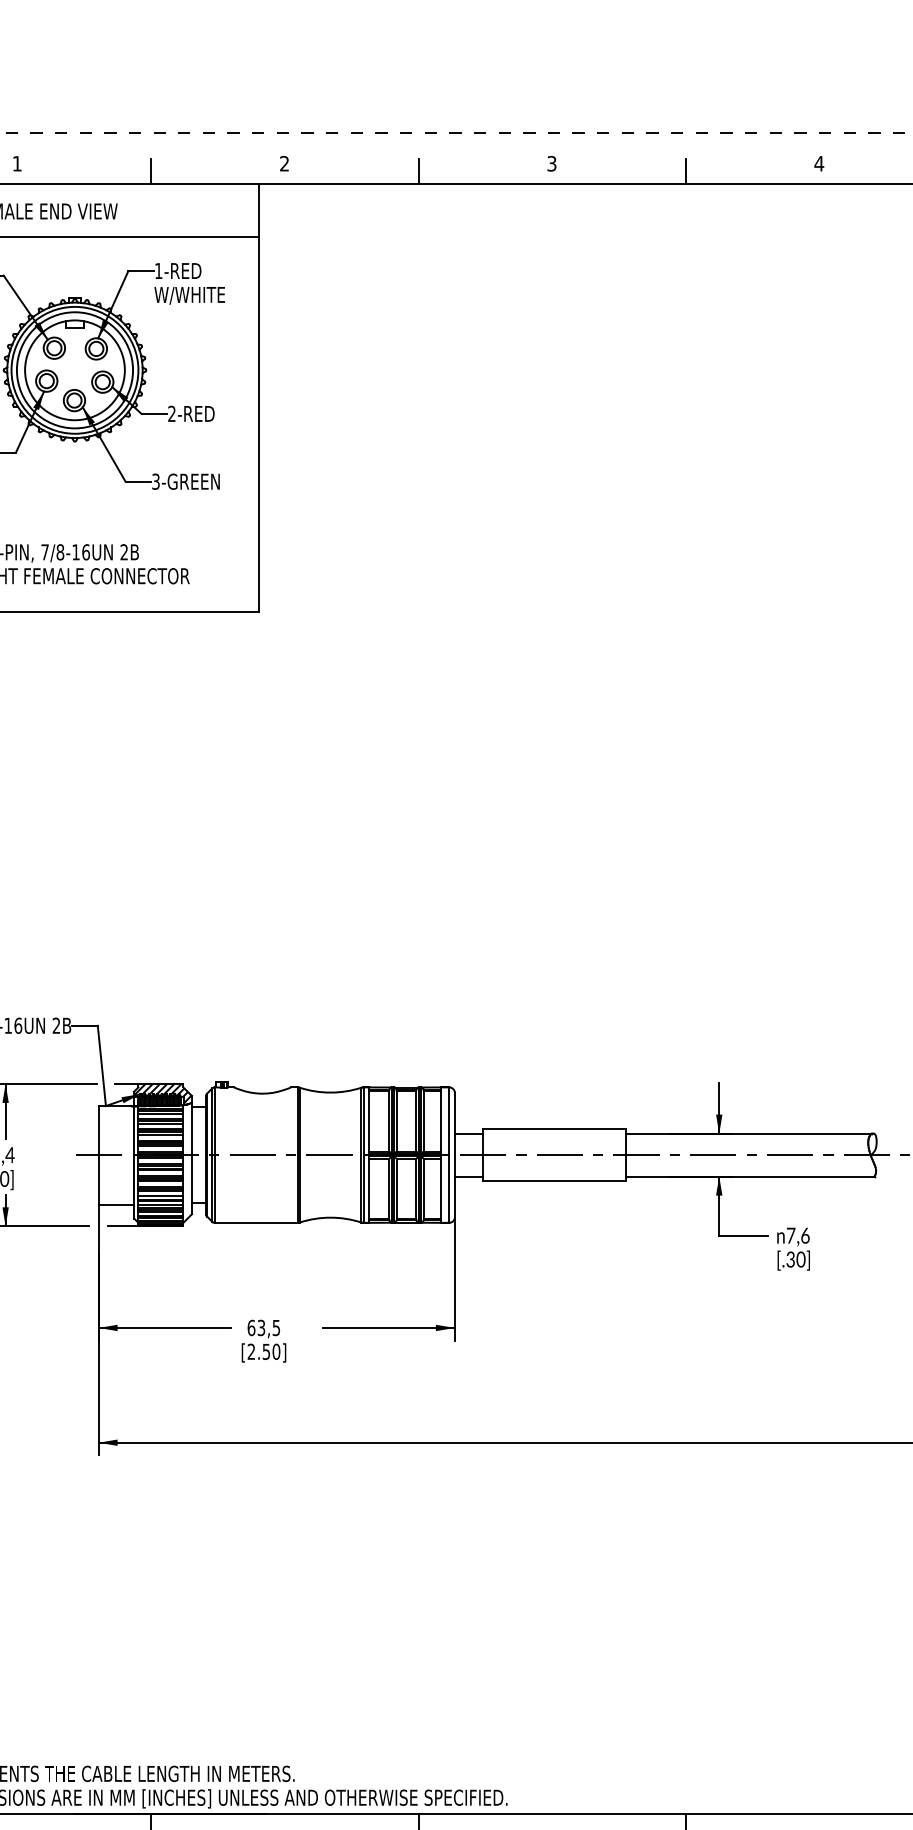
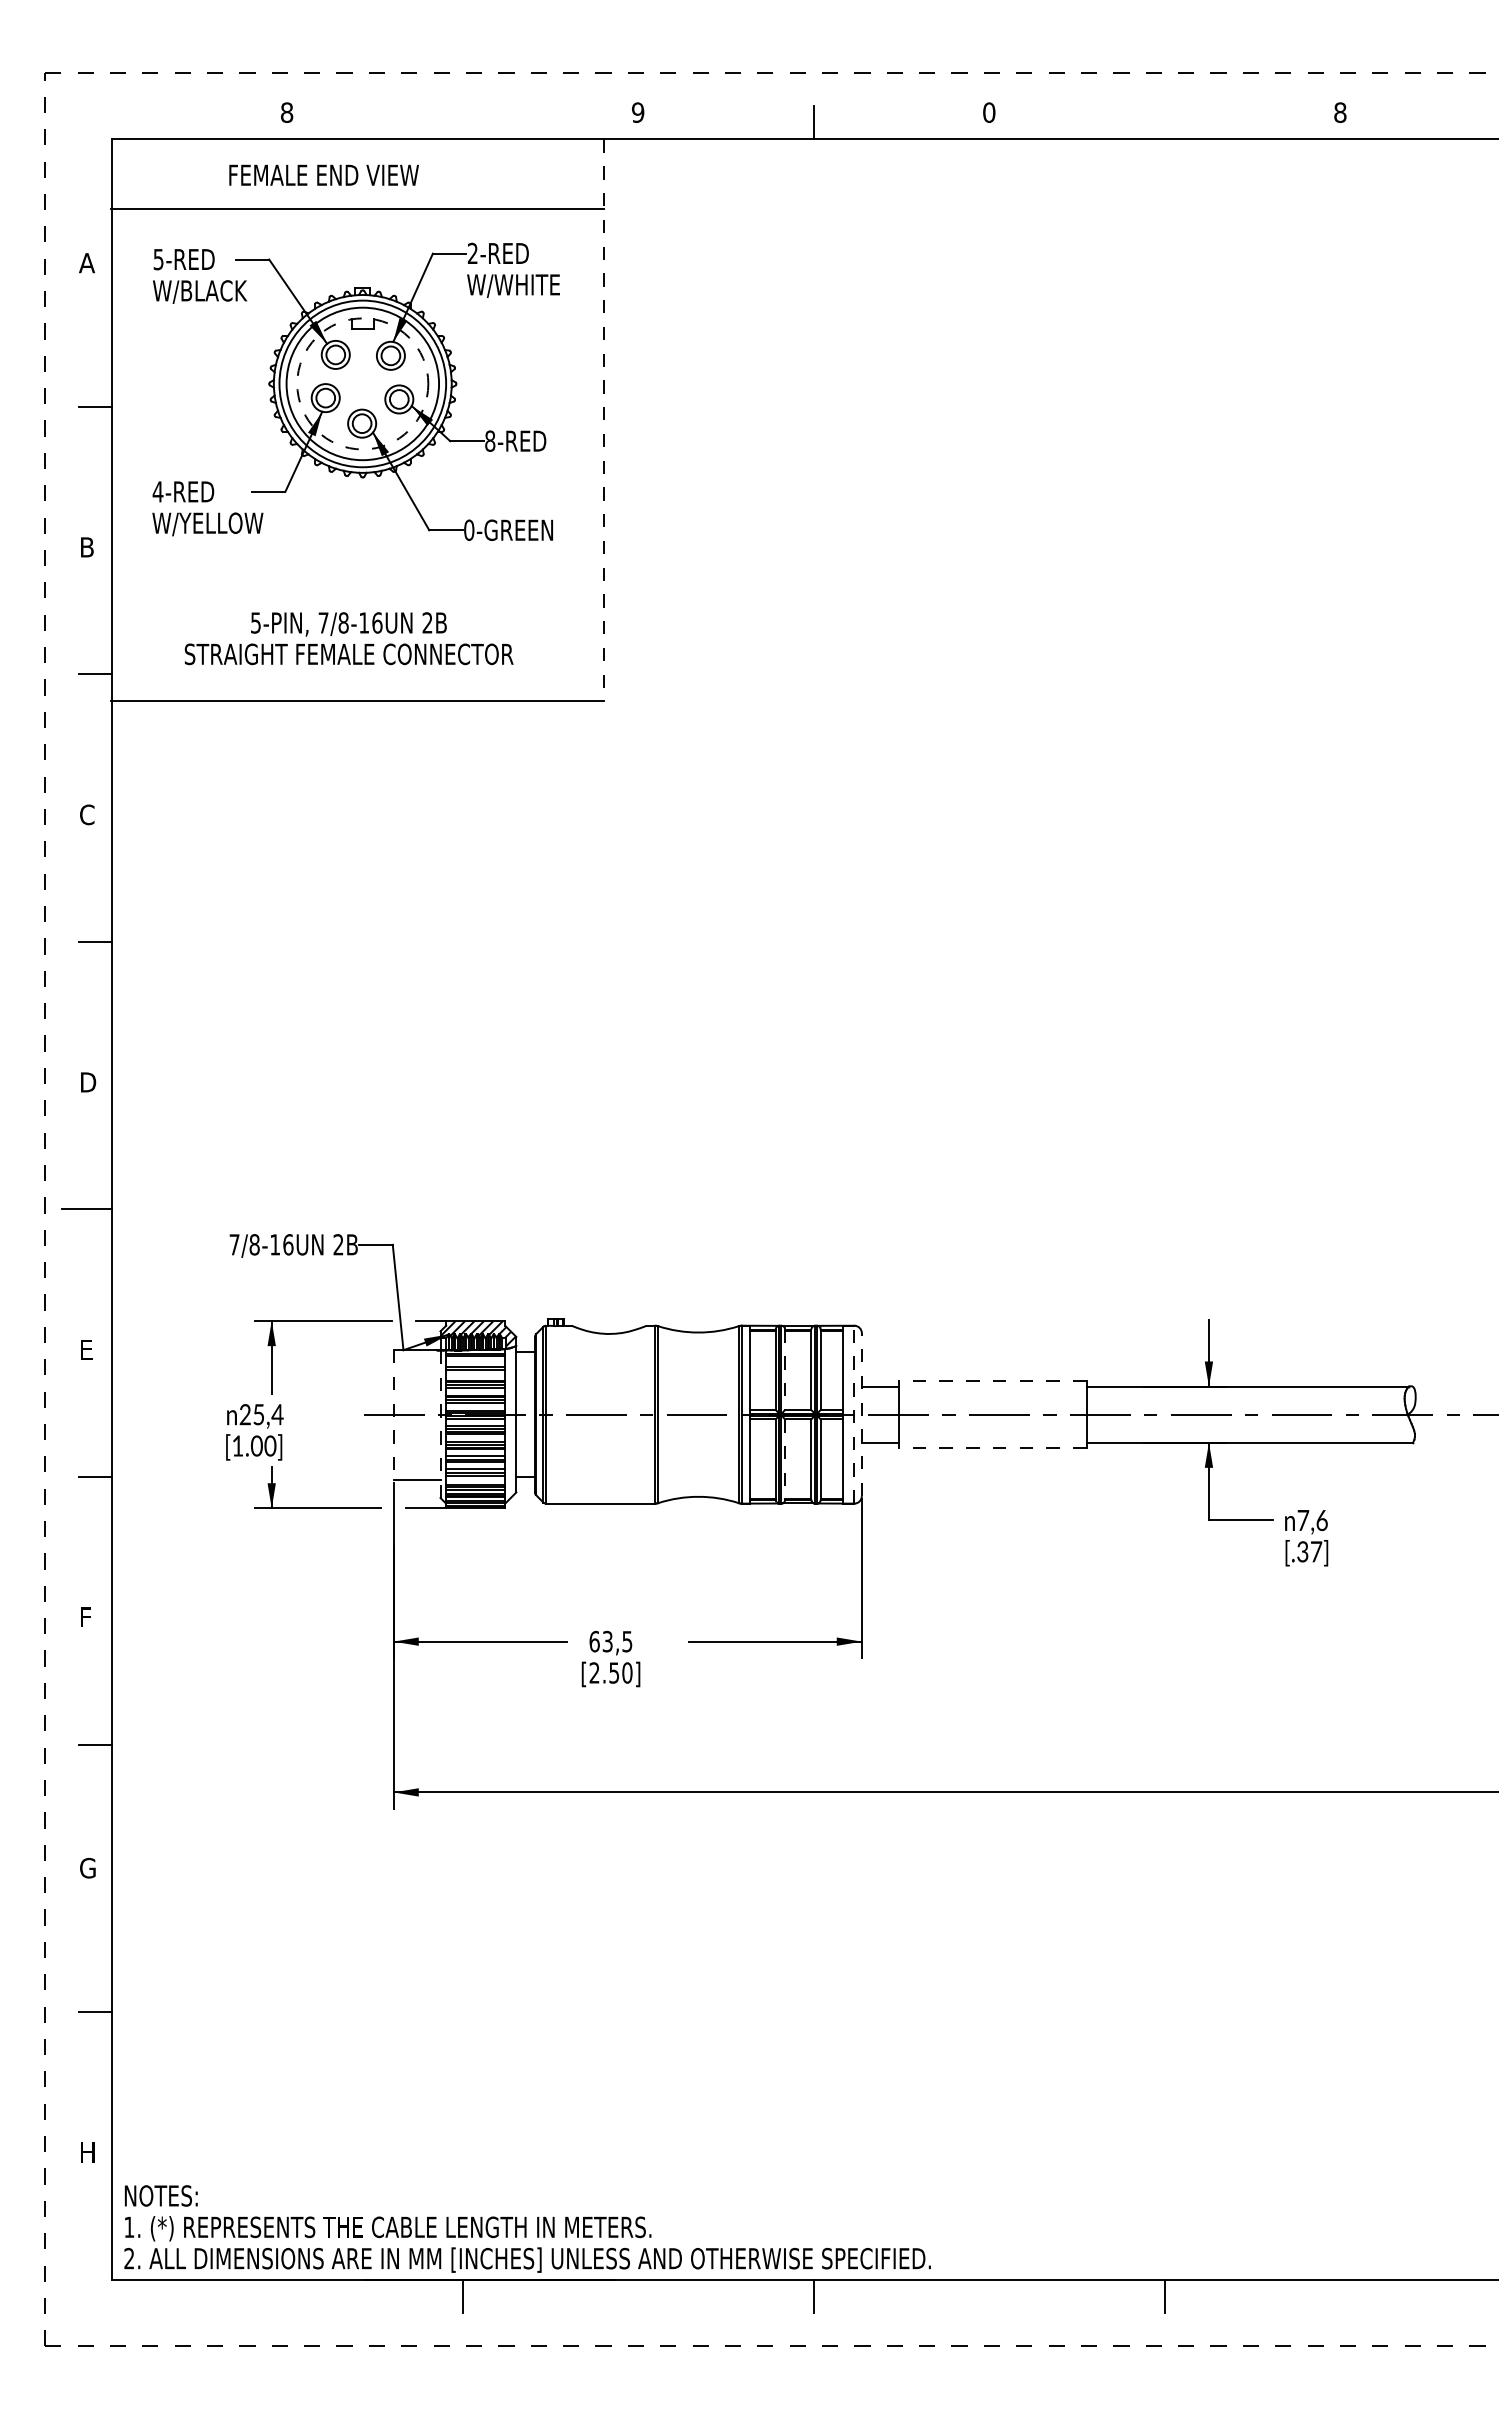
text: (17, 163) -> (287, 112), 1 -> 8
text: (284, 163) -> (638, 112), 2 -> 9
text: (552, 163) -> (989, 112), 3 -> 0
text: (818, 163) -> (1339, 112), 4 -> 8
line: (151, 171) -> (463, 122), removed
line: (686, 171) -> (1165, 122), removed
text: (158, 270) -> (472, 252), 1-RED -> 2-RED
circle: (74, 369) -> (362, 383), solid -> dashed
line: (259, 398) -> (604, 420), solid -> dashed
text: (172, 413) -> (490, 440), 2-RED -> 8-RED
text: (156, 481) -> (469, 529), 3-GREEN -> 0-GREEN
line: (160, 1113) -> (475, 1360), removed
line: (396, 1121) -> (785, 1370), solid -> dashed
line: (160, 1123) -> (475, 1373), removed
line: (554, 1129) -> (992, 1380), solid -> dashed
line: (98, 1155) -> (393, 1415), solid -> dashed
line: (449, 1155) -> (854, 1414), solid -> dashed
line: (454, 1155) -> (861, 1414), solid -> dashed
line: (134, 1162) -> (440, 1424), solid -> dashed
line: (554, 1180) -> (992, 1448), solid -> dashed
line: (396, 1190) -> (785, 1460), solid -> dashed
line: (160, 1205) -> (475, 1480), removed
text: (801, 1259) -> (1316, 1551), [.30] -> [.37]

